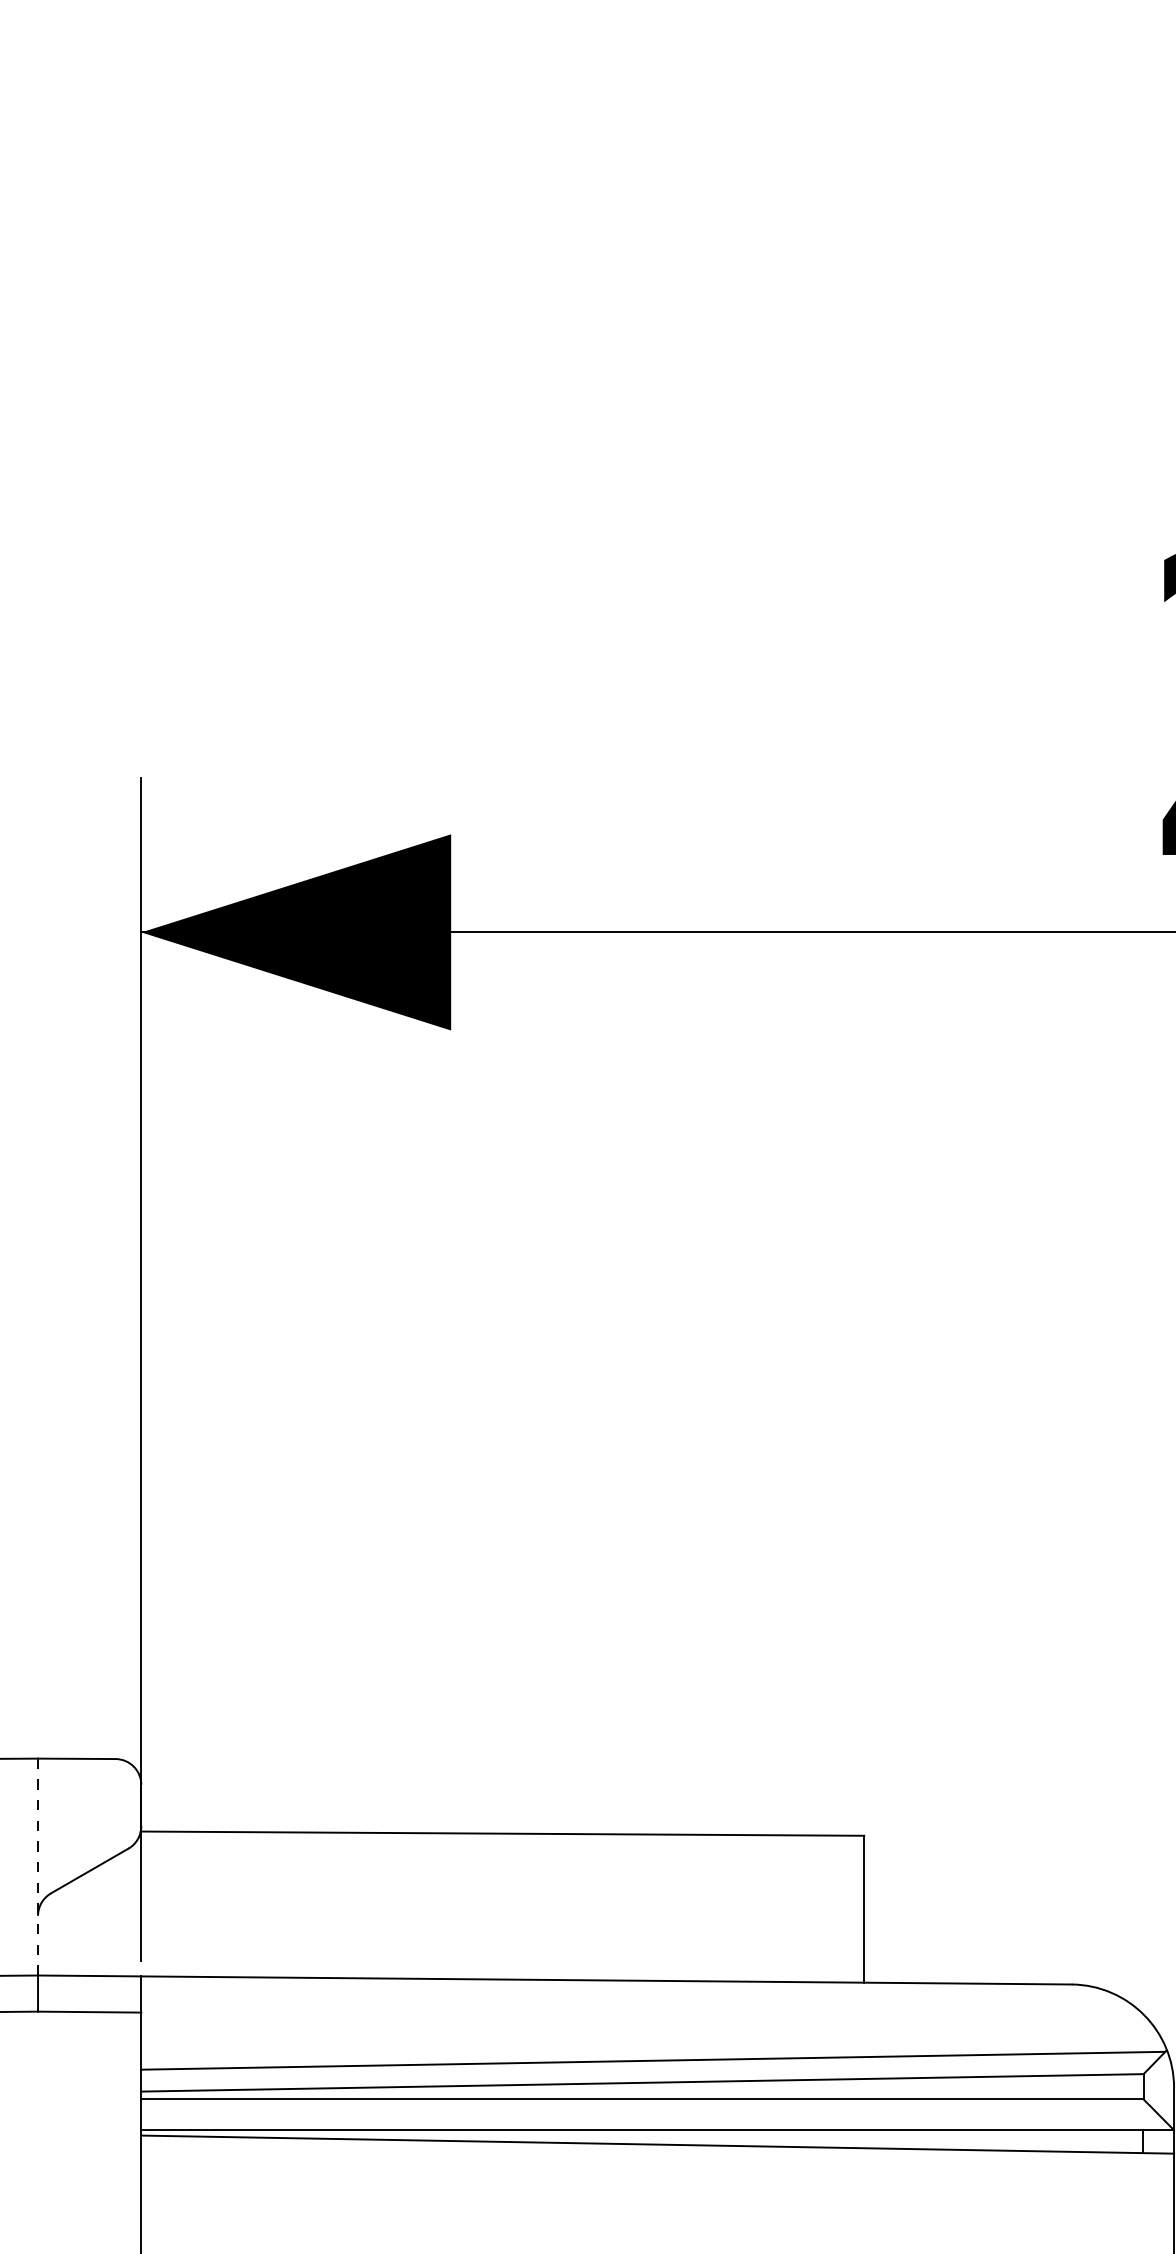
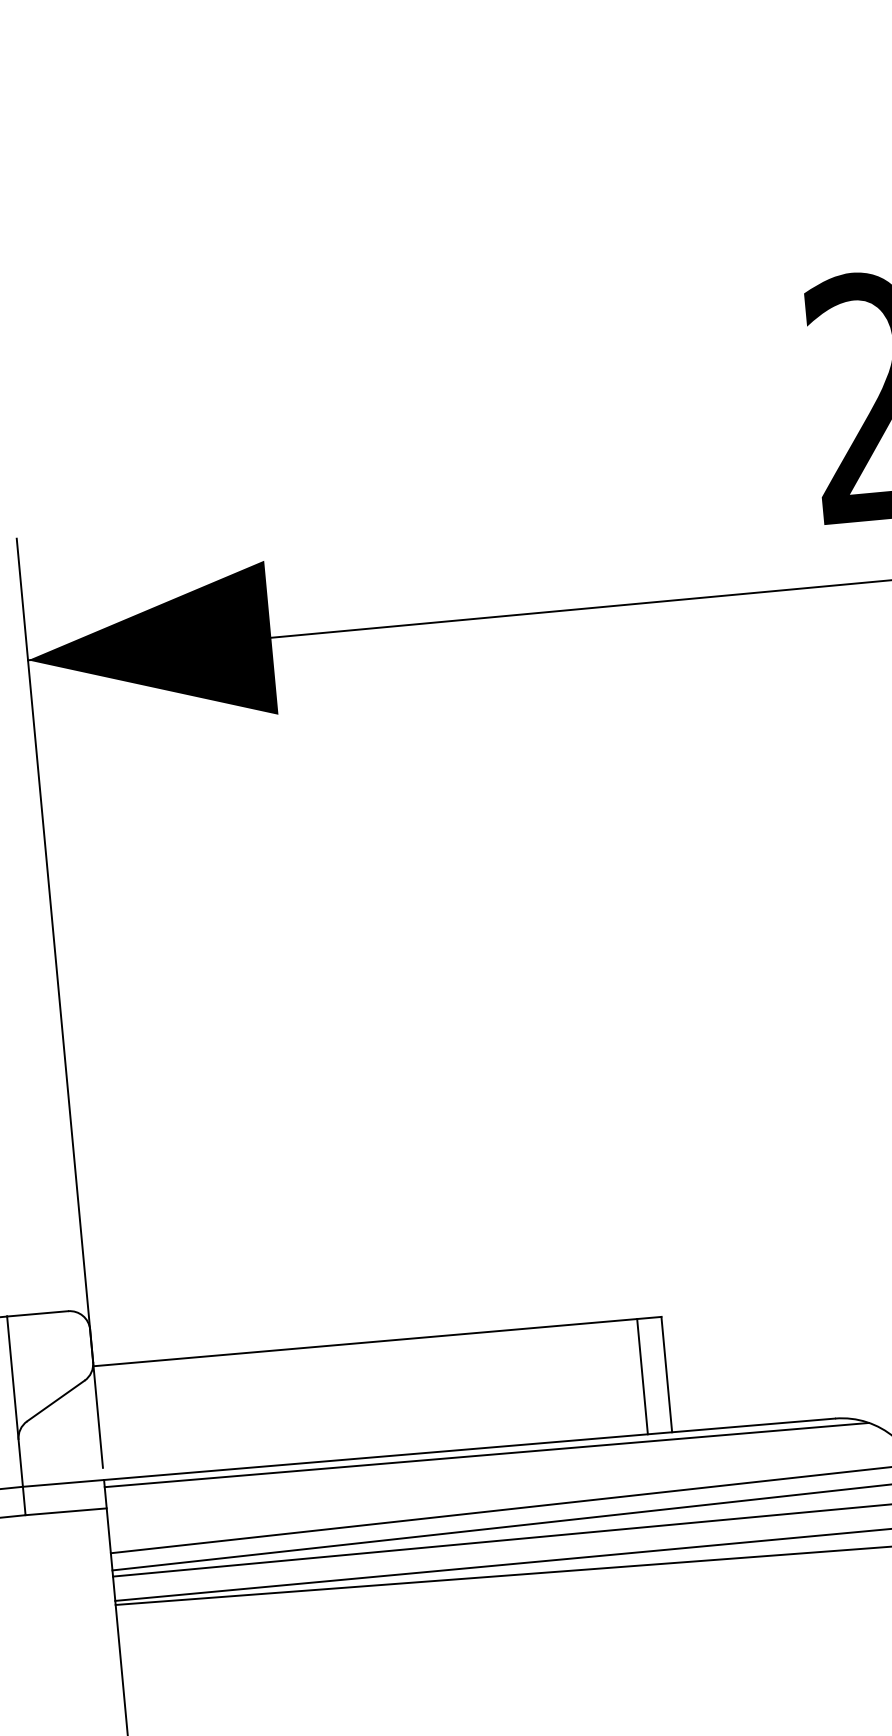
line: (38, 1866) -> (15, 1401), dashed -> solid
line: (833, 1908) -> (642, 1376), added
line: (627, 1989) -> (486, 1454), added

